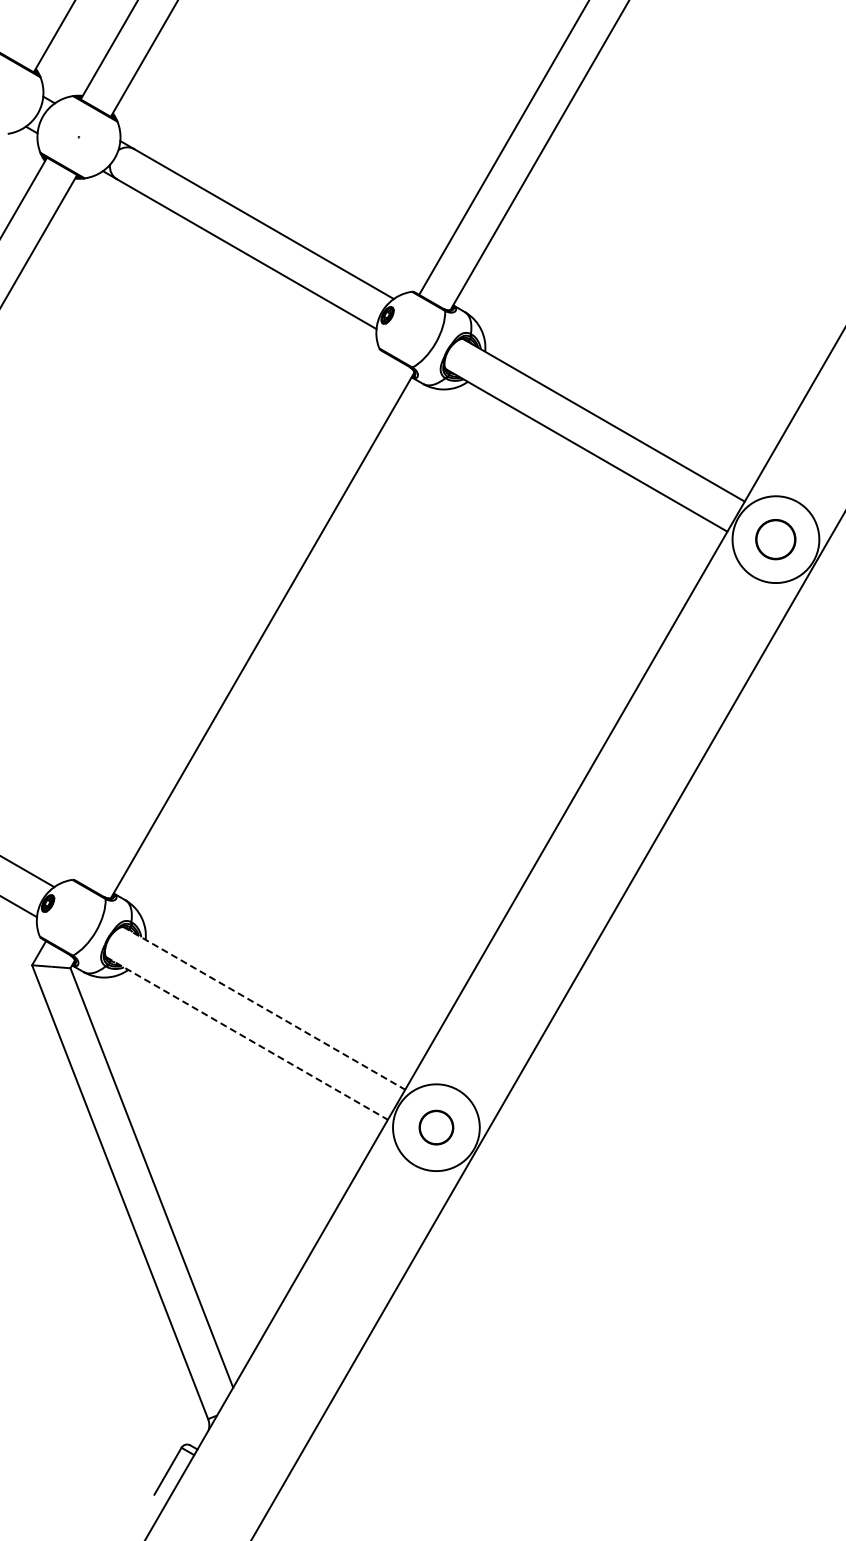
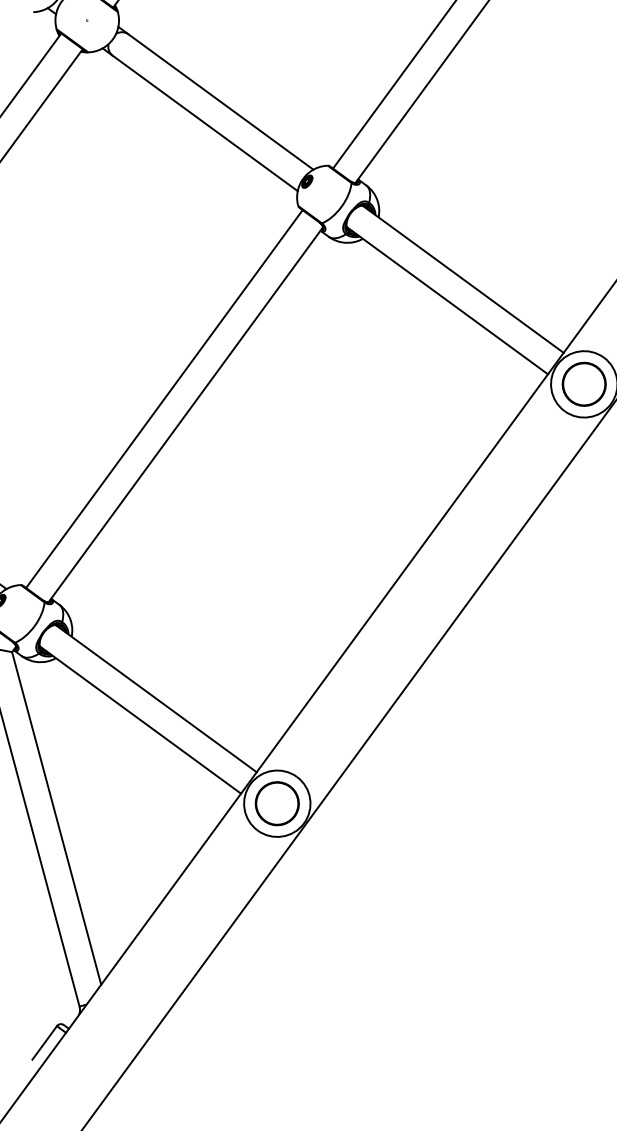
circle: (775, 539) -> (583, 384), size x1.43
line: (232, 617) -> (164, 398), added
line: (264, 1008) -> (156, 698), dashed -> solid
line: (247, 1038) -> (140, 720), dashed -> solid
circle: (436, 1127) -> (277, 803), size x1.67

